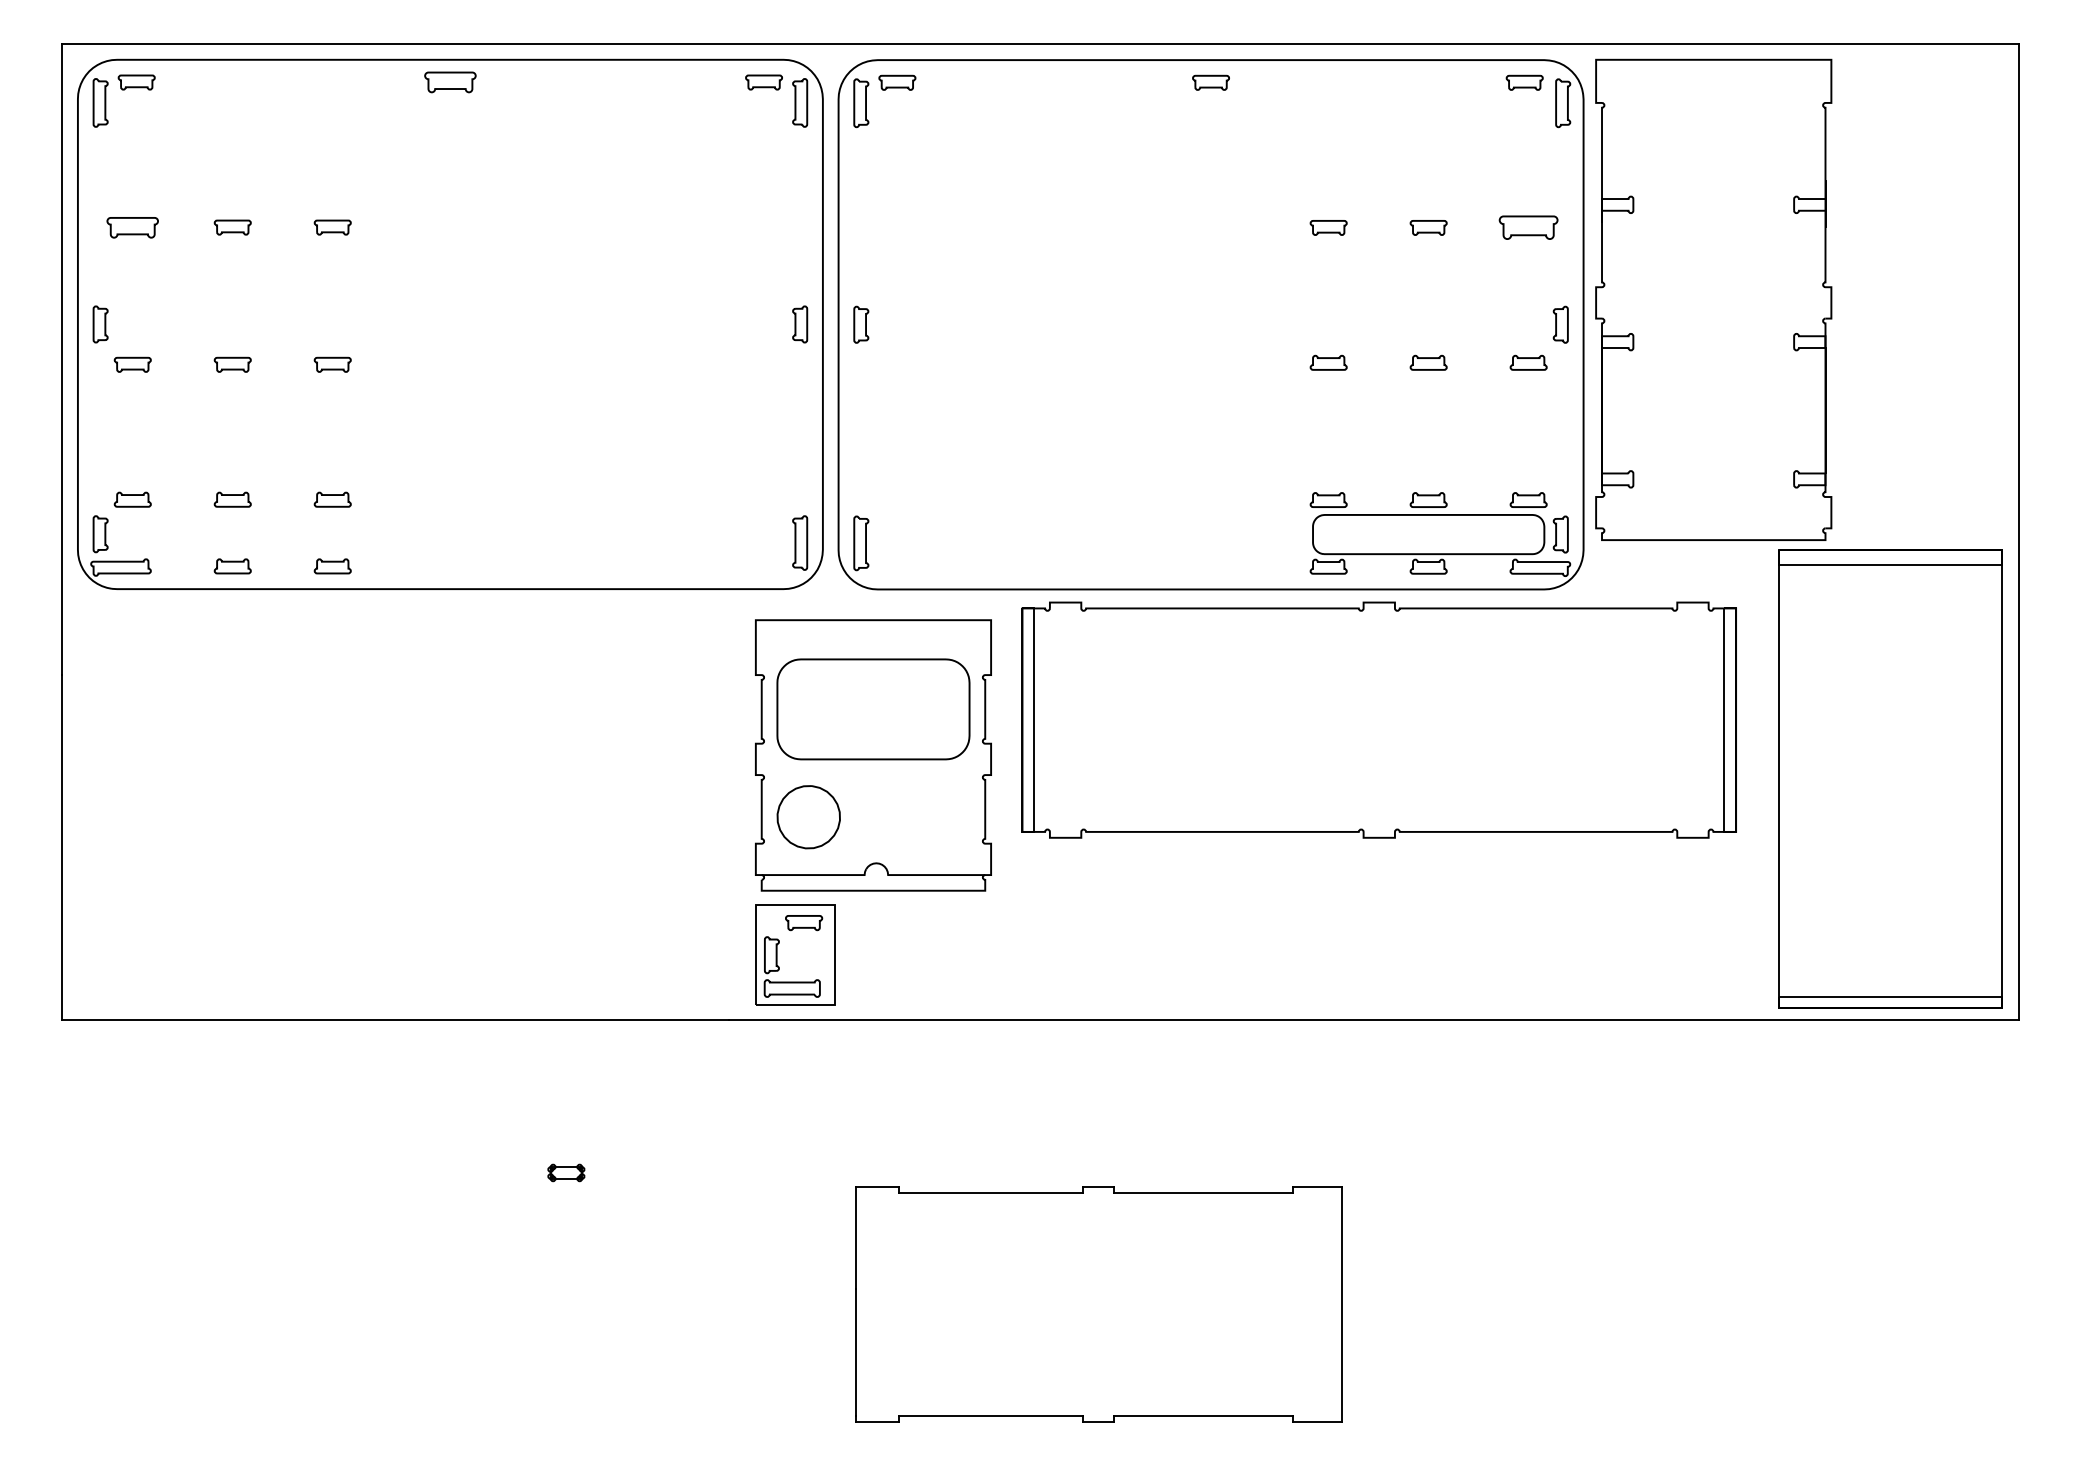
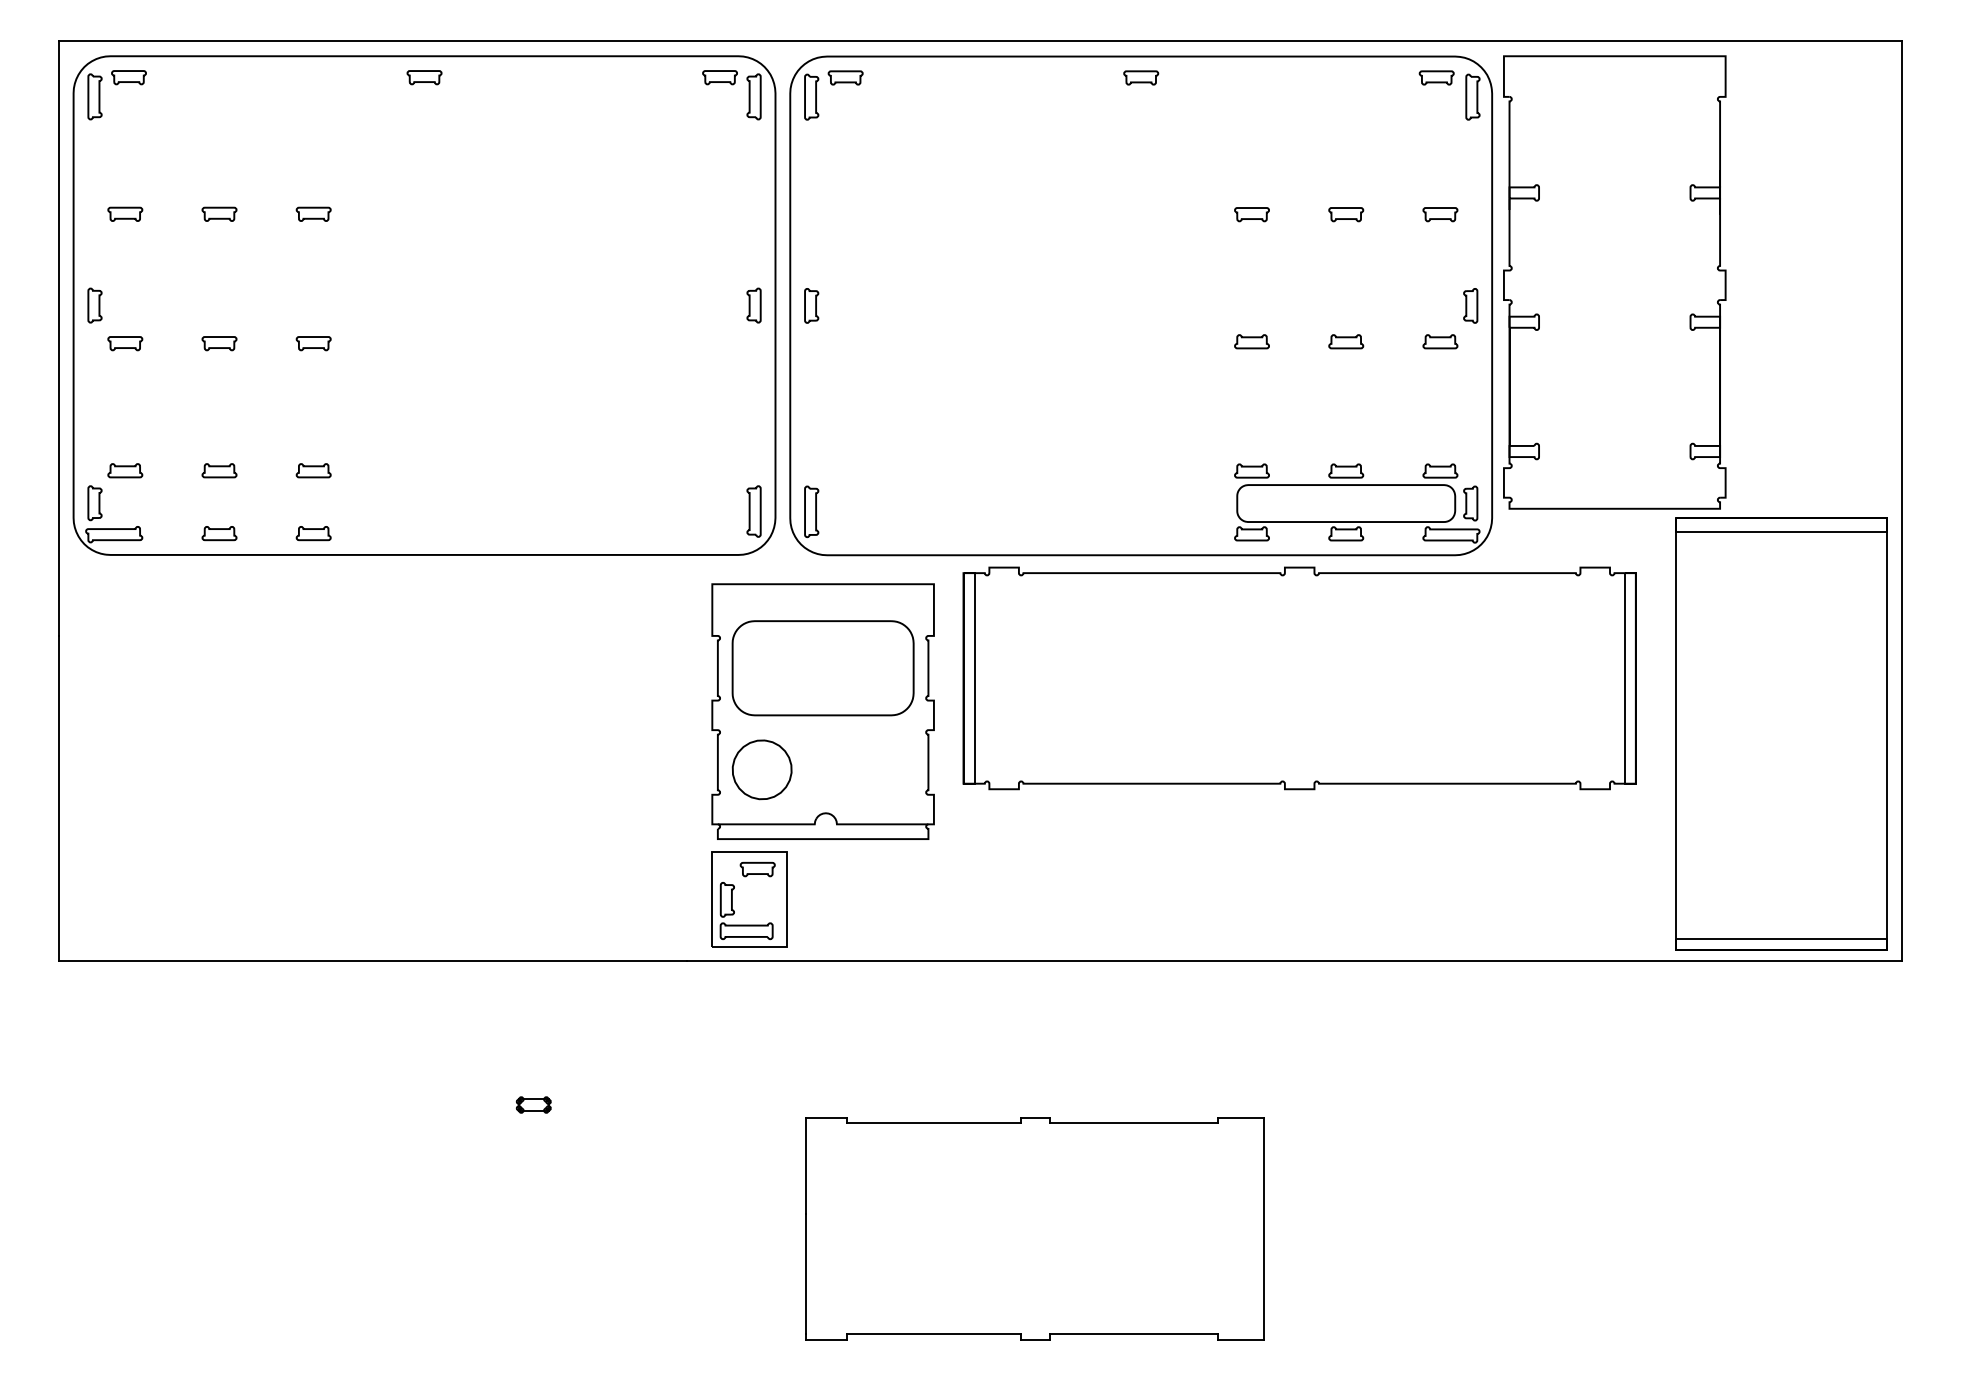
part: (450, 82) -> (424, 77), size x0.71
part: (133, 226) -> (125, 213), size x0.71
part: (1528, 227) -> (1440, 214), size x0.62

